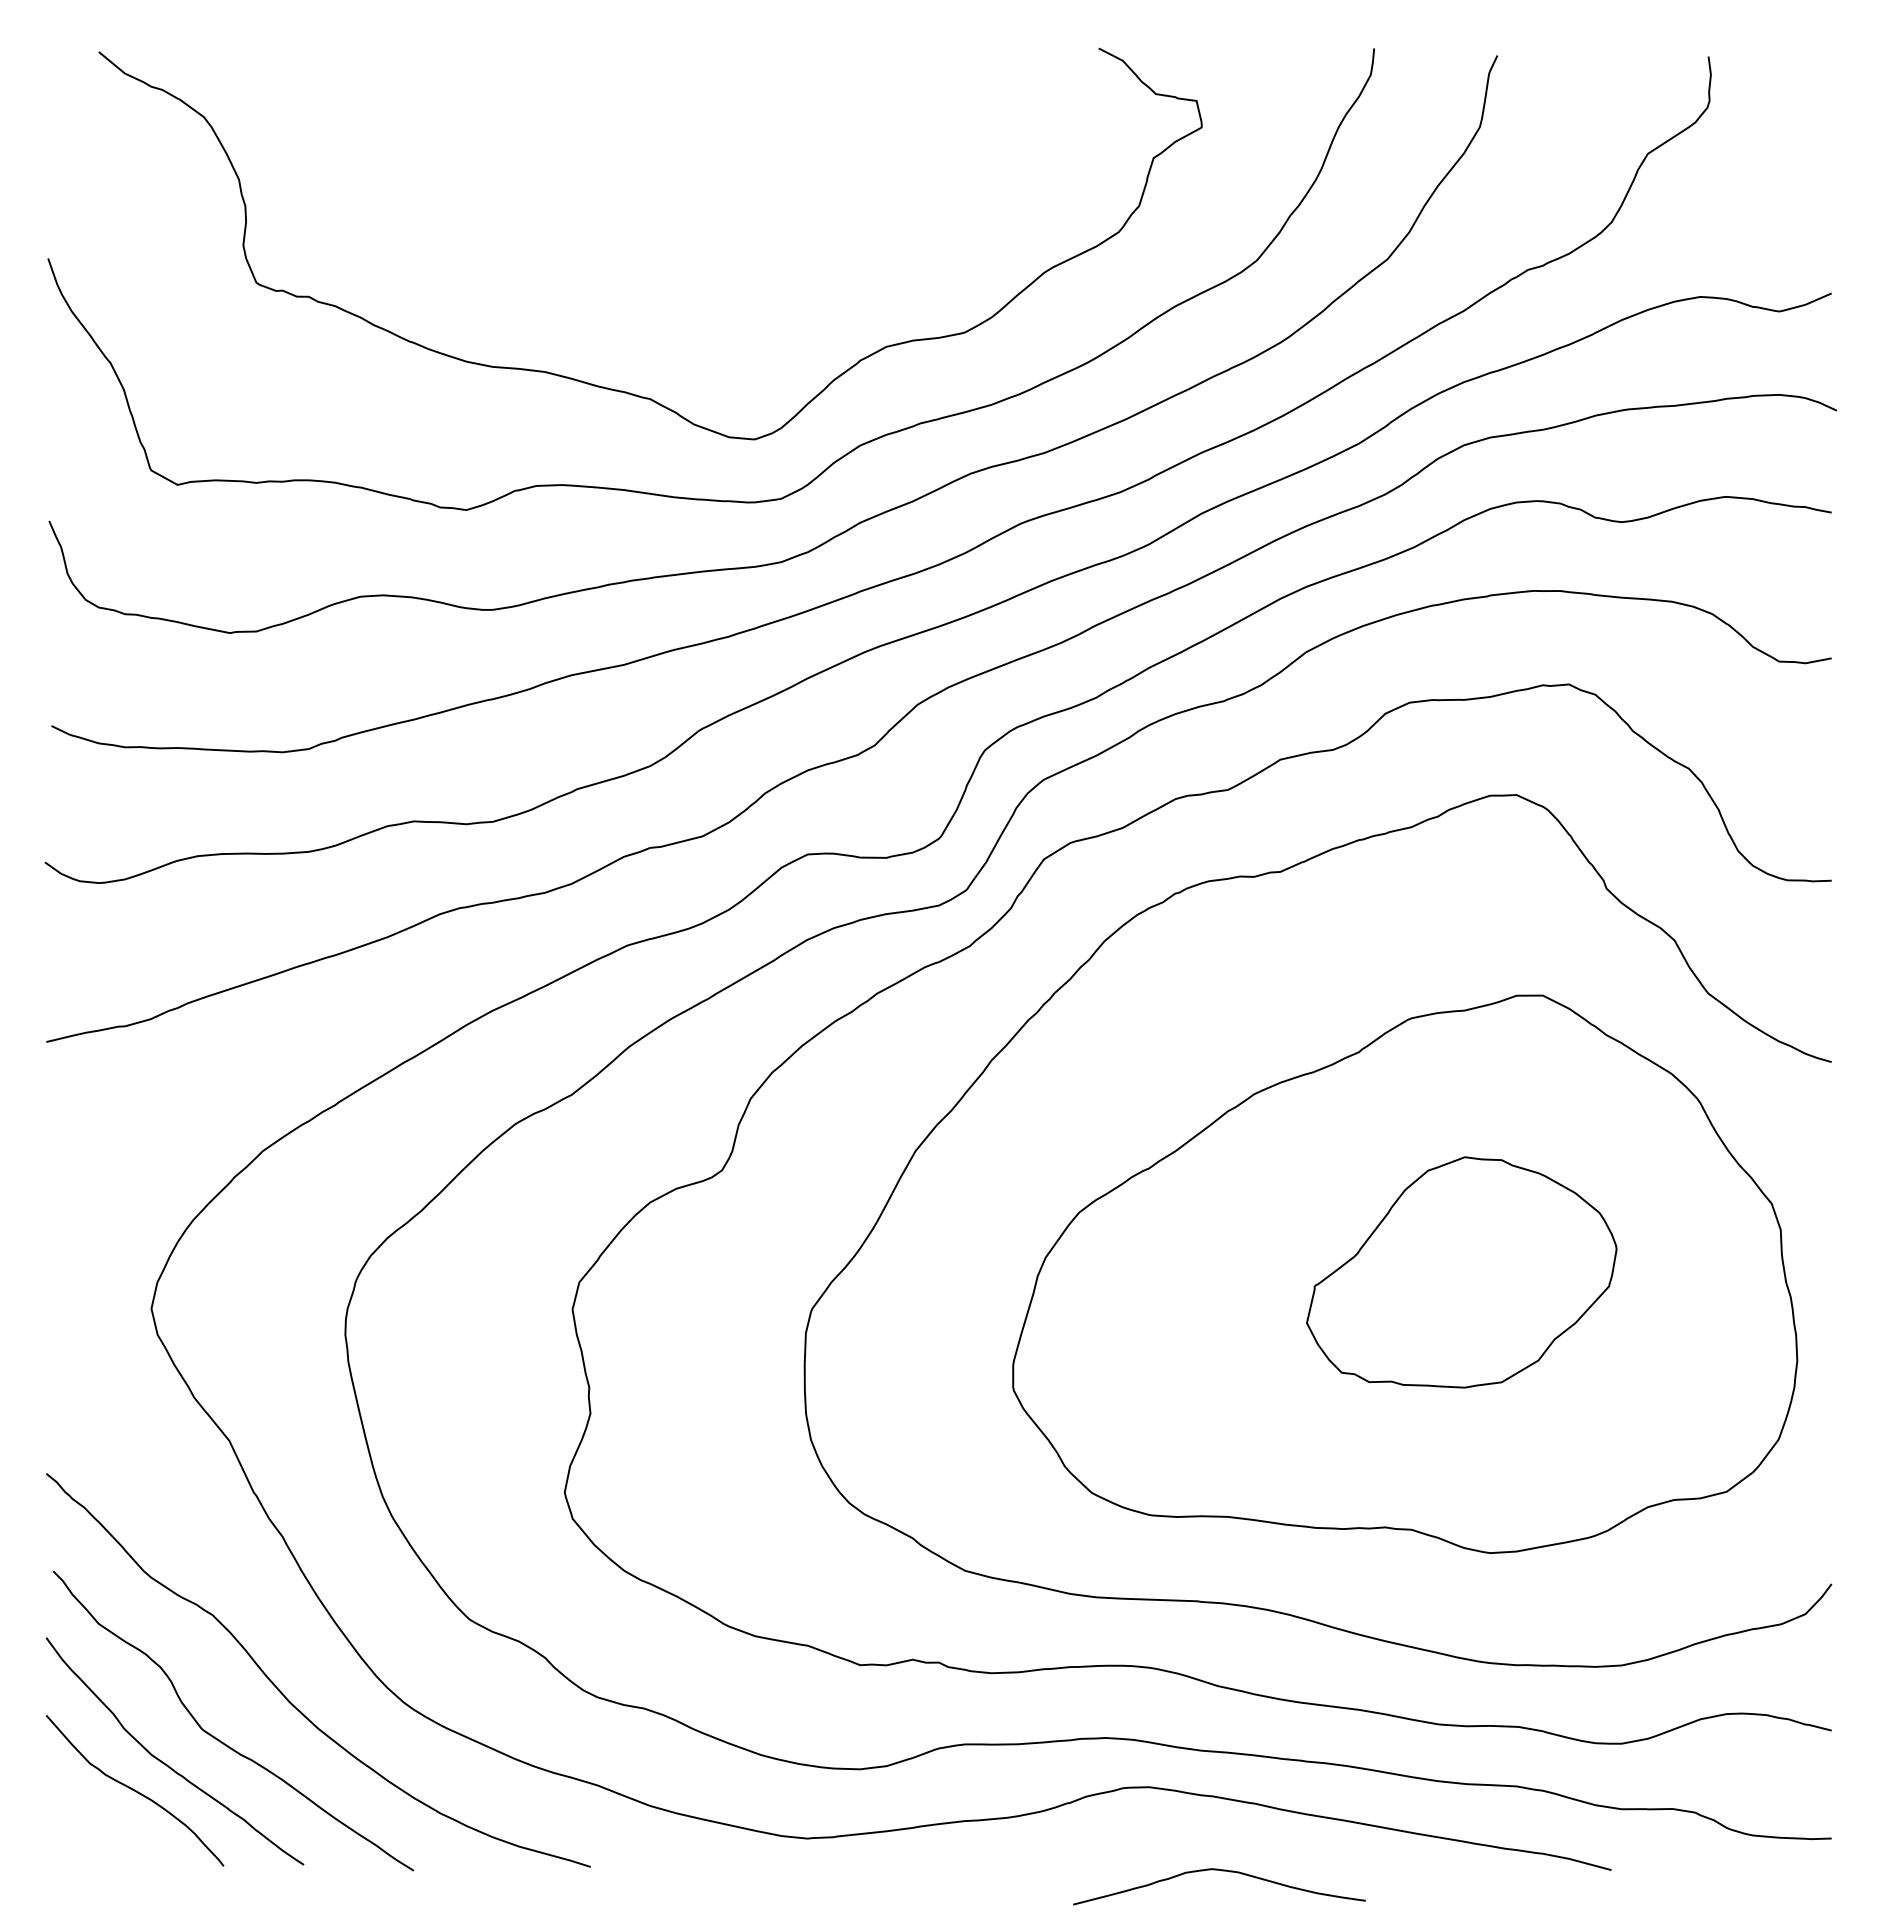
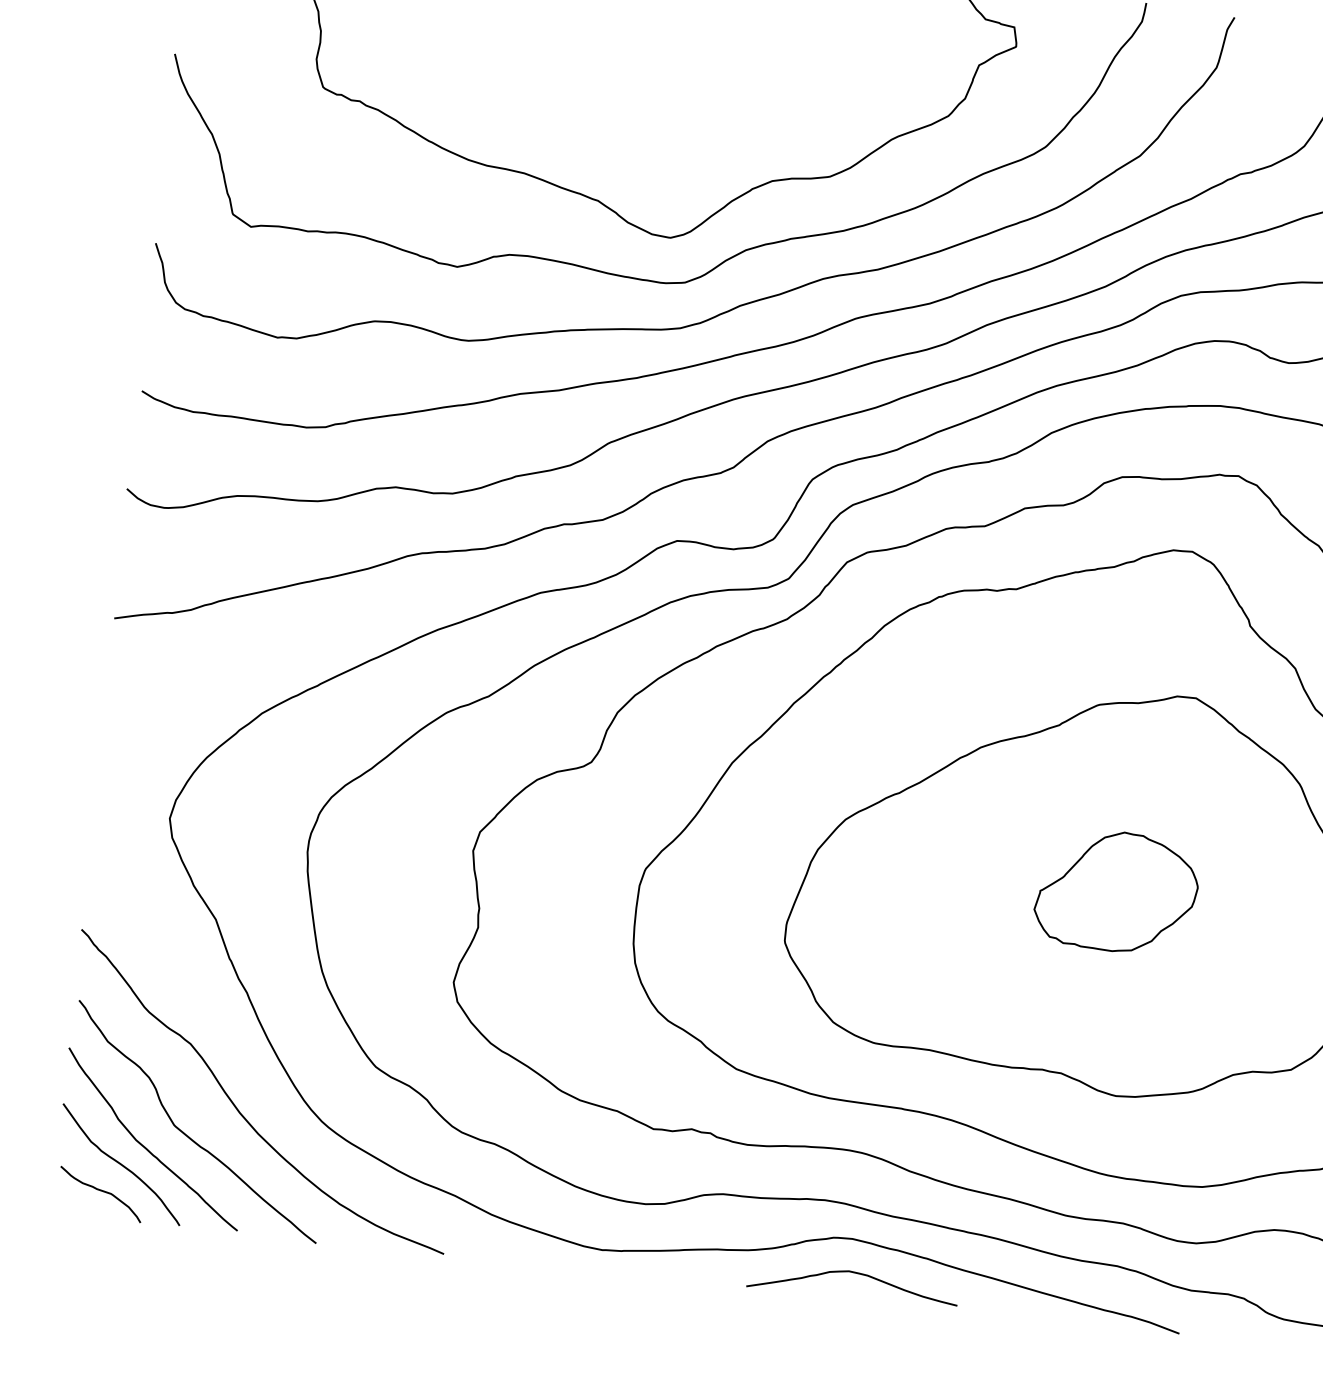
part: (1461, 1272) -> (1116, 891), size x0.71
curve: (111, 1830) -> (101, 1191), added
curve: (1221, 1871) -> (855, 1273), moved

